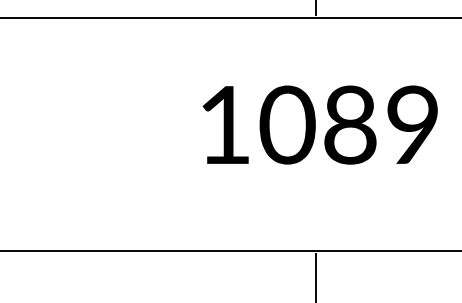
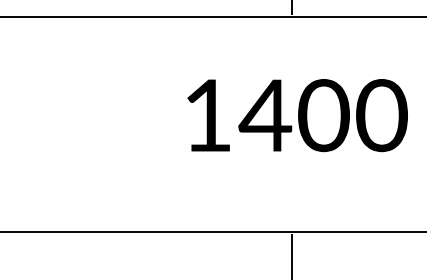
text: (348, 125) -> (322, 115), 1089 -> 1400

